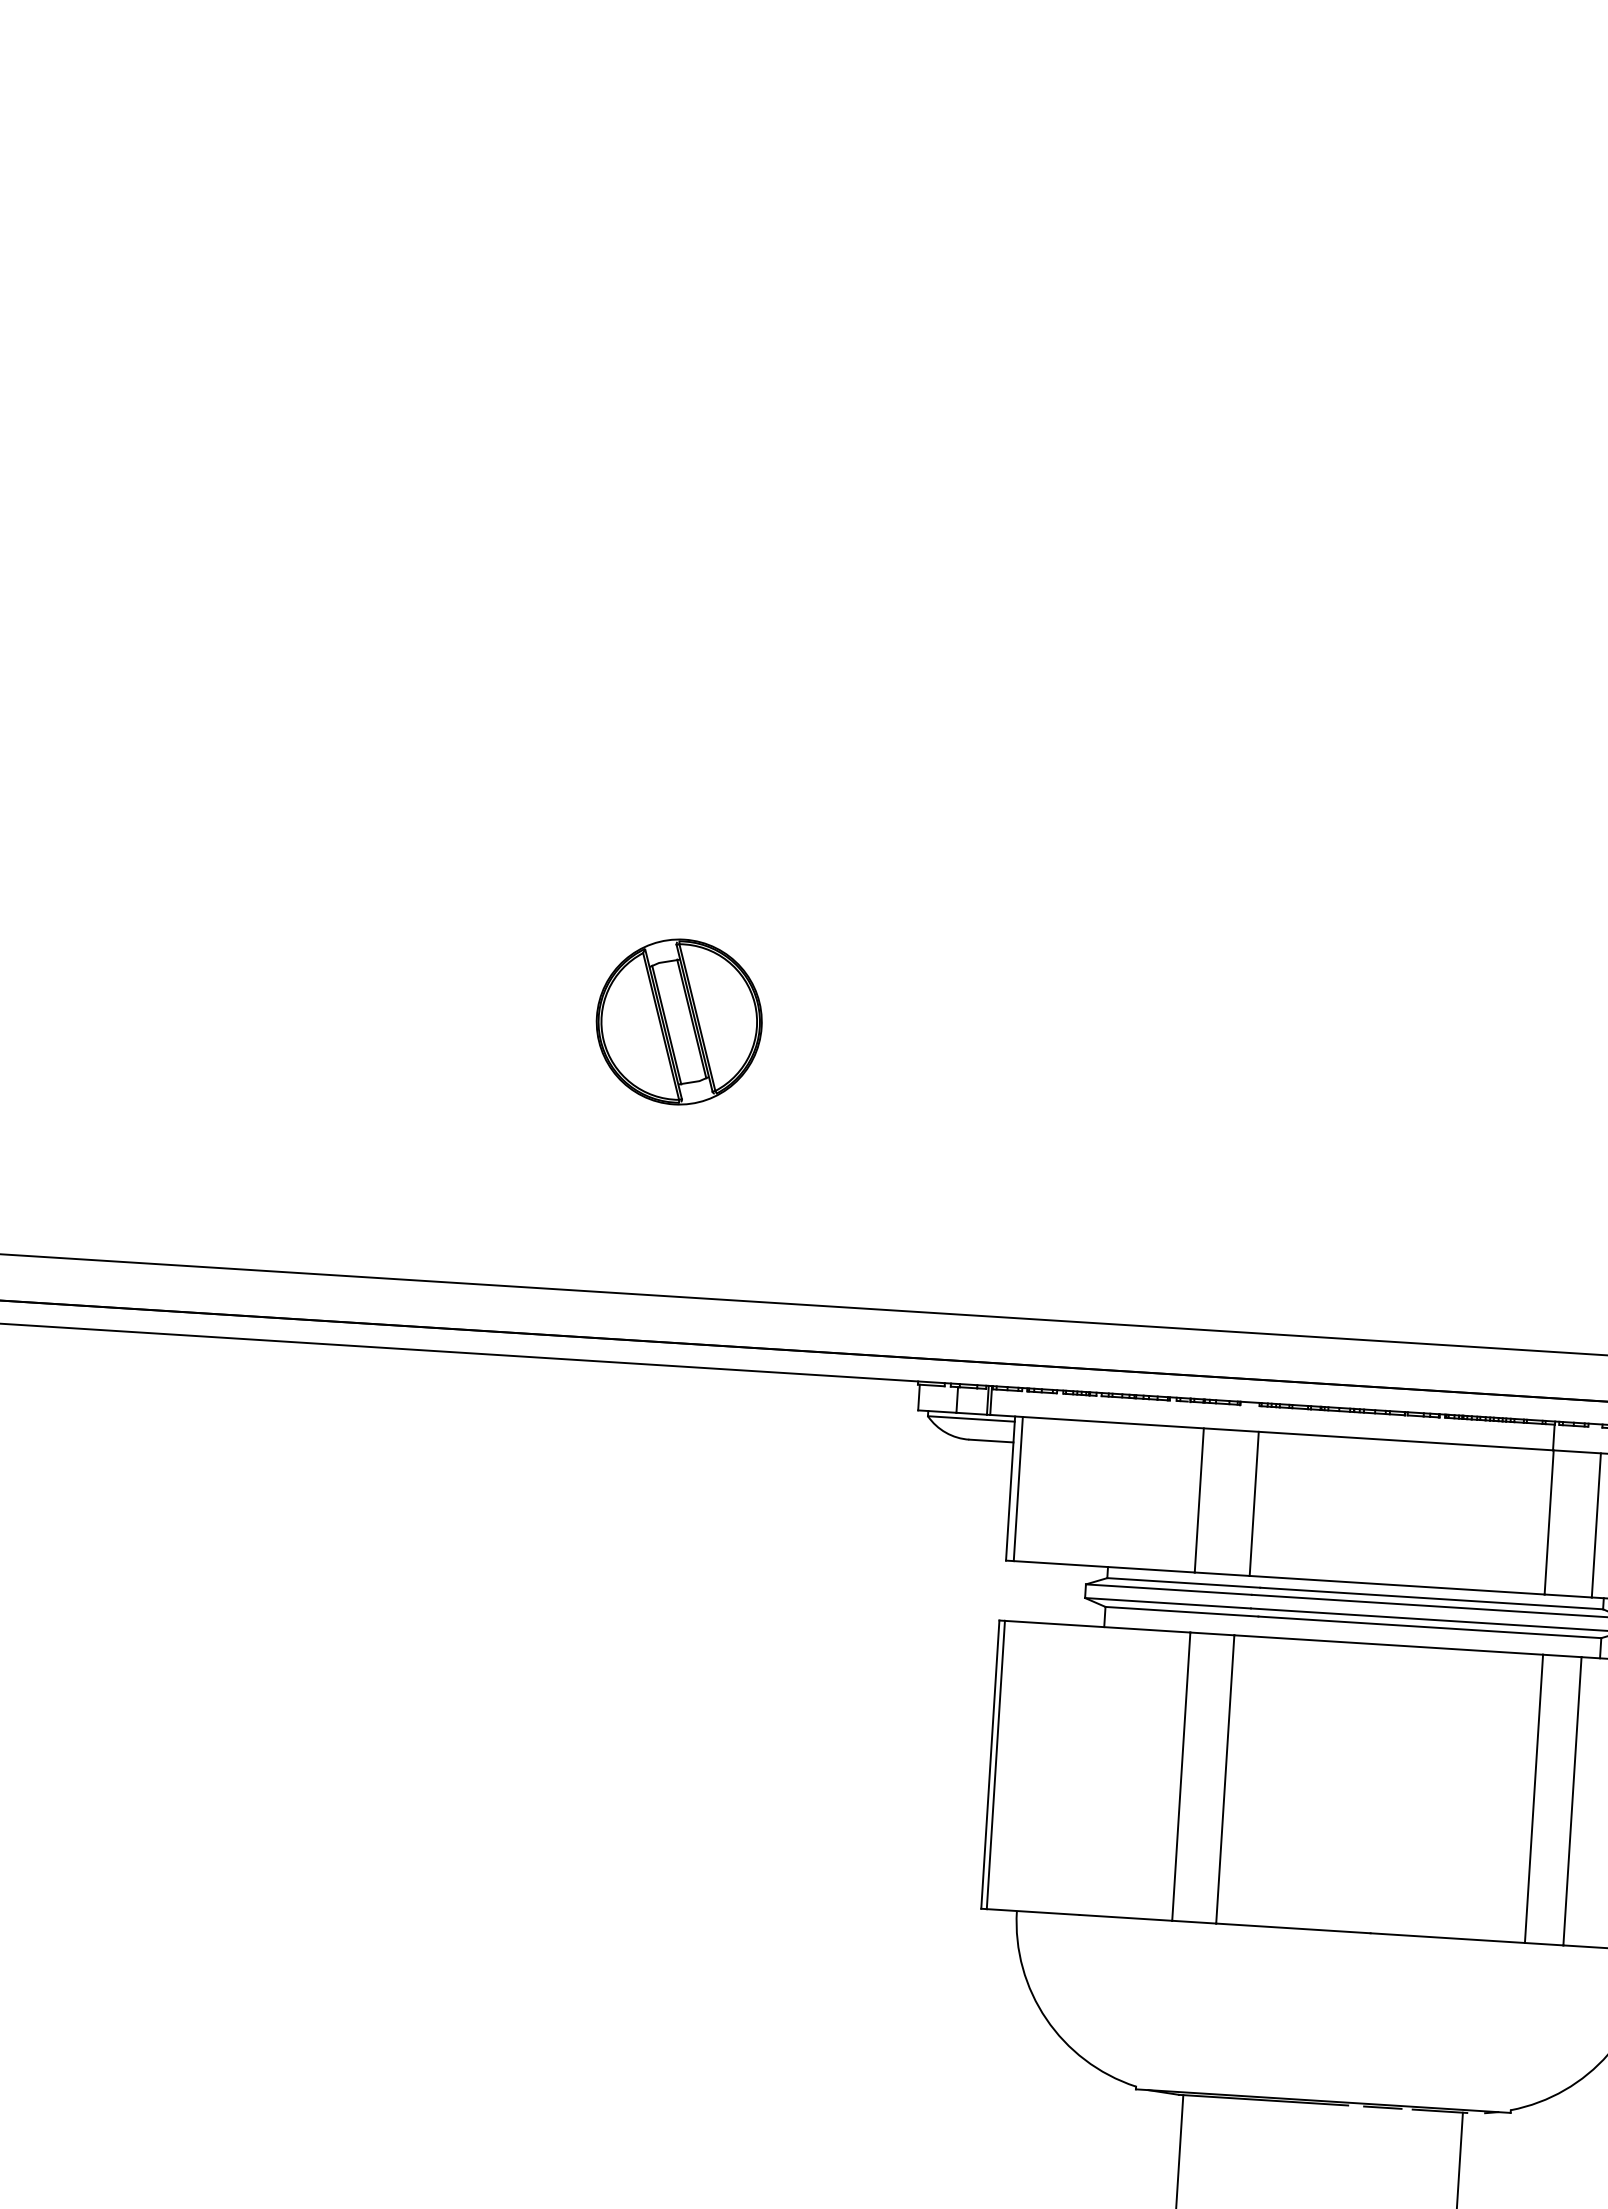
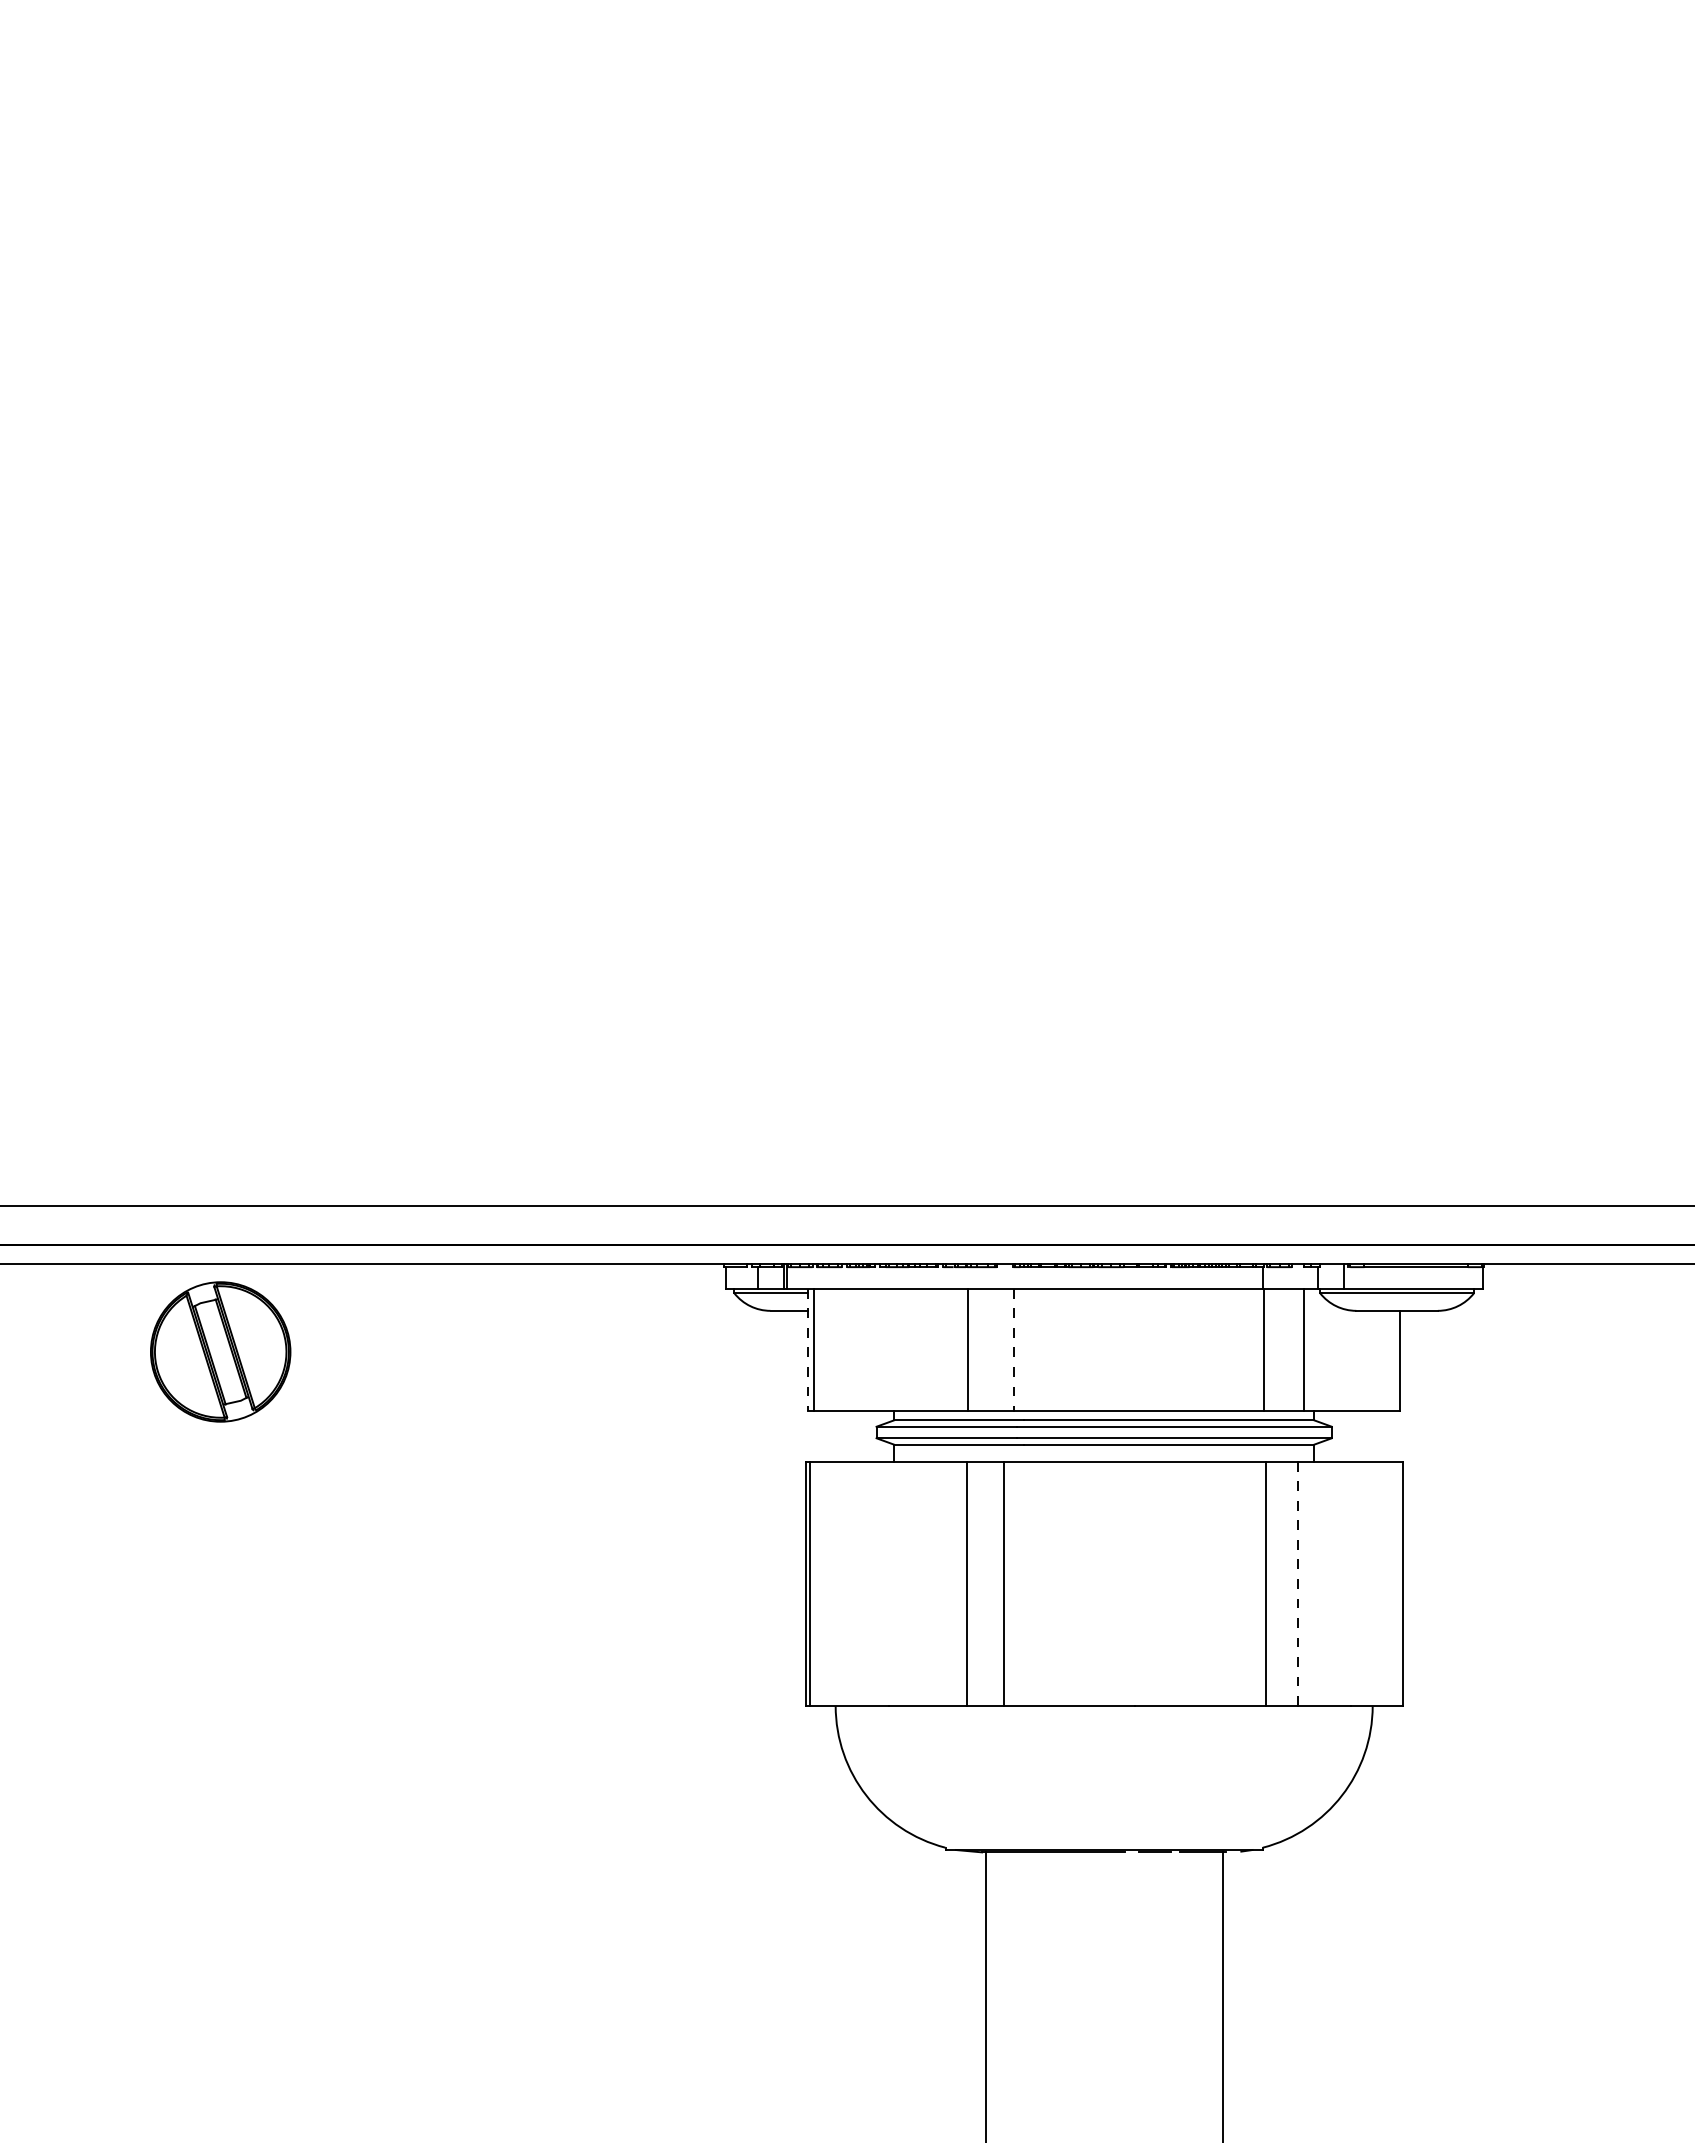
part: (679, 1021) -> (220, 1351), moved
line: (1010, 1489) -> (807, 1350), solid -> dashed
line: (1254, 1504) -> (1014, 1350), solid -> dashed
line: (1572, 1800) -> (1298, 1583), solid -> dashed

